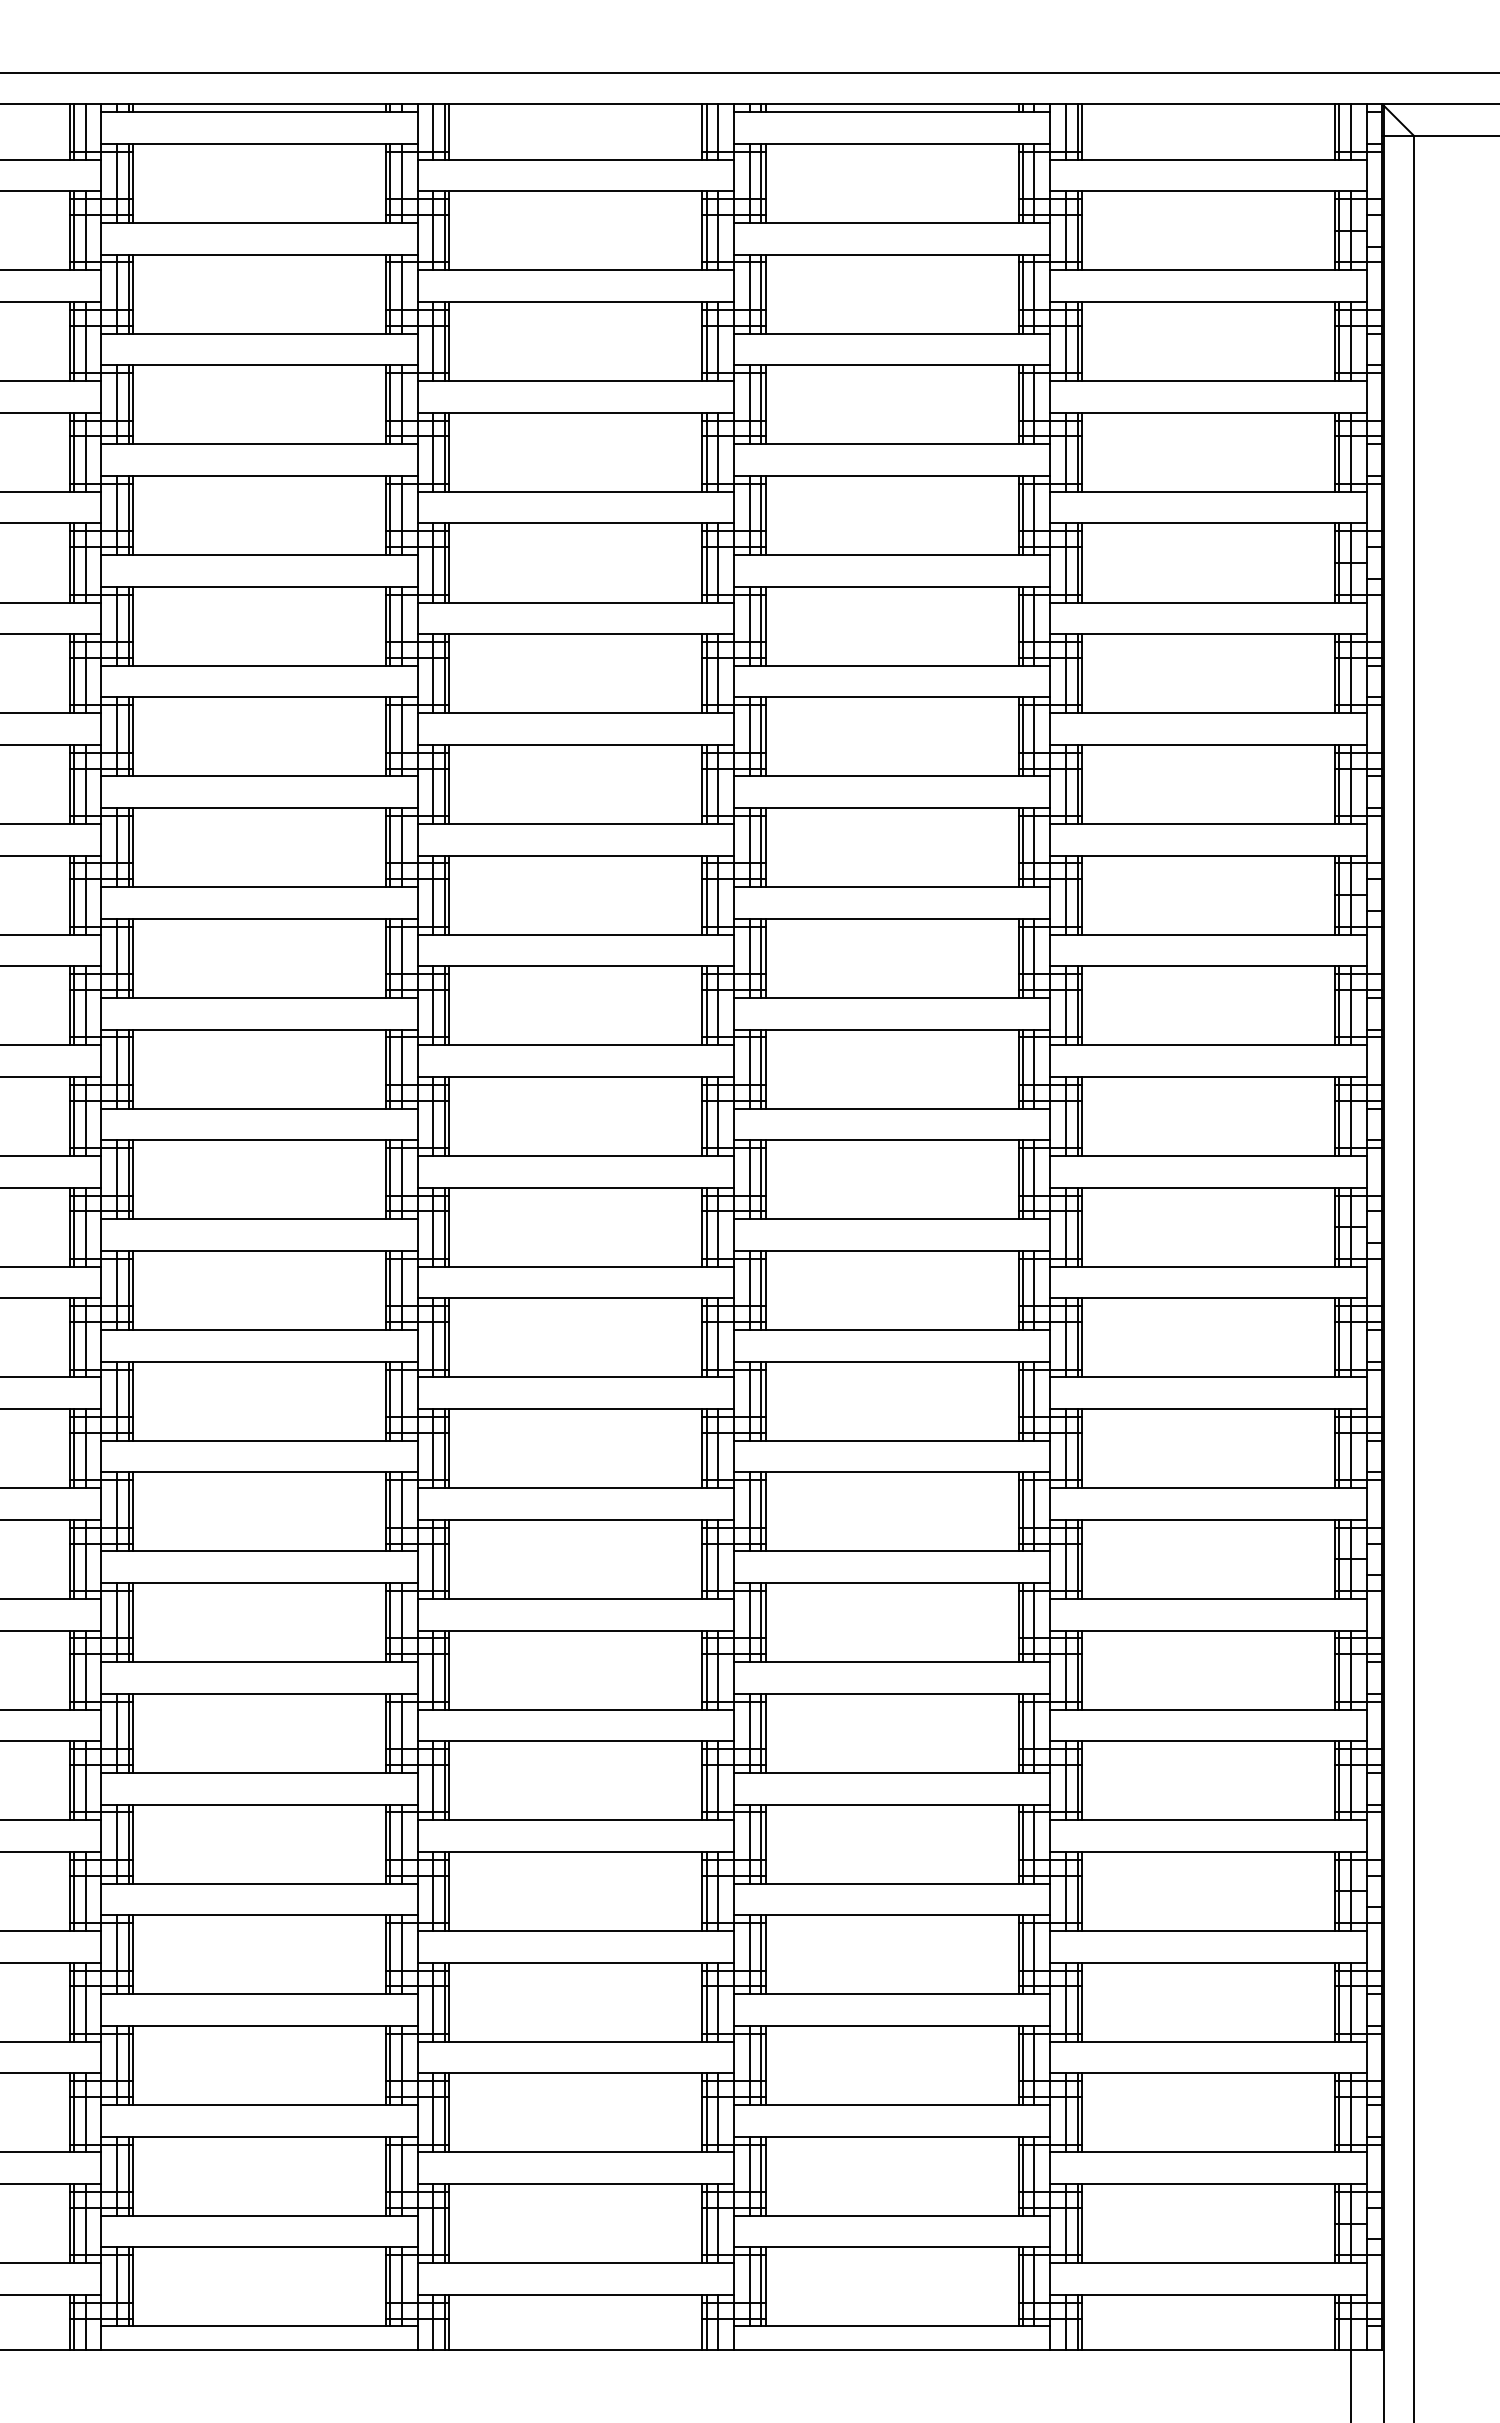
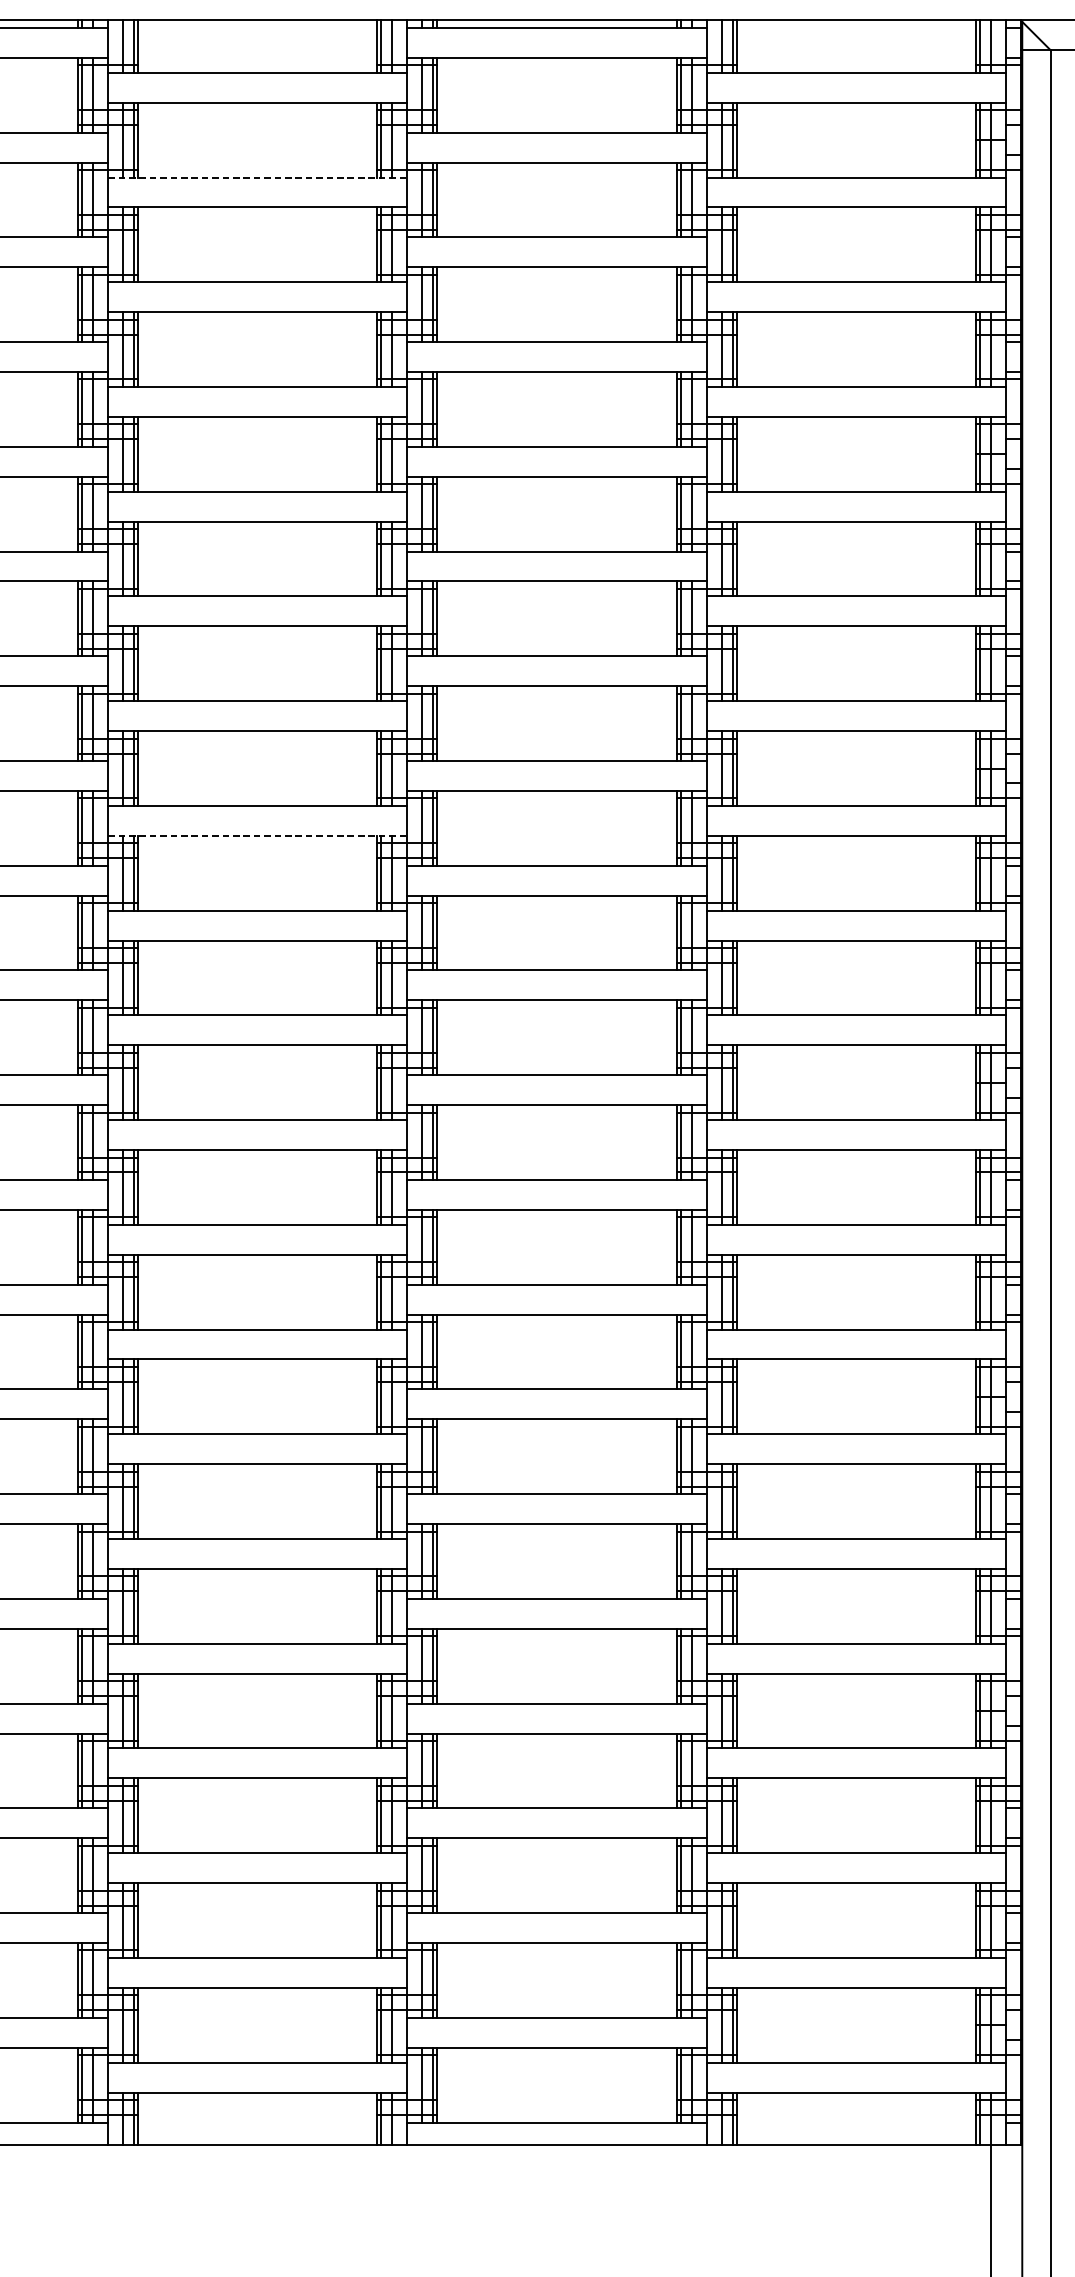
line: (576, 270) -> (258, 177), solid -> dashed
line: (576, 966) -> (258, 836), solid -> dashed

